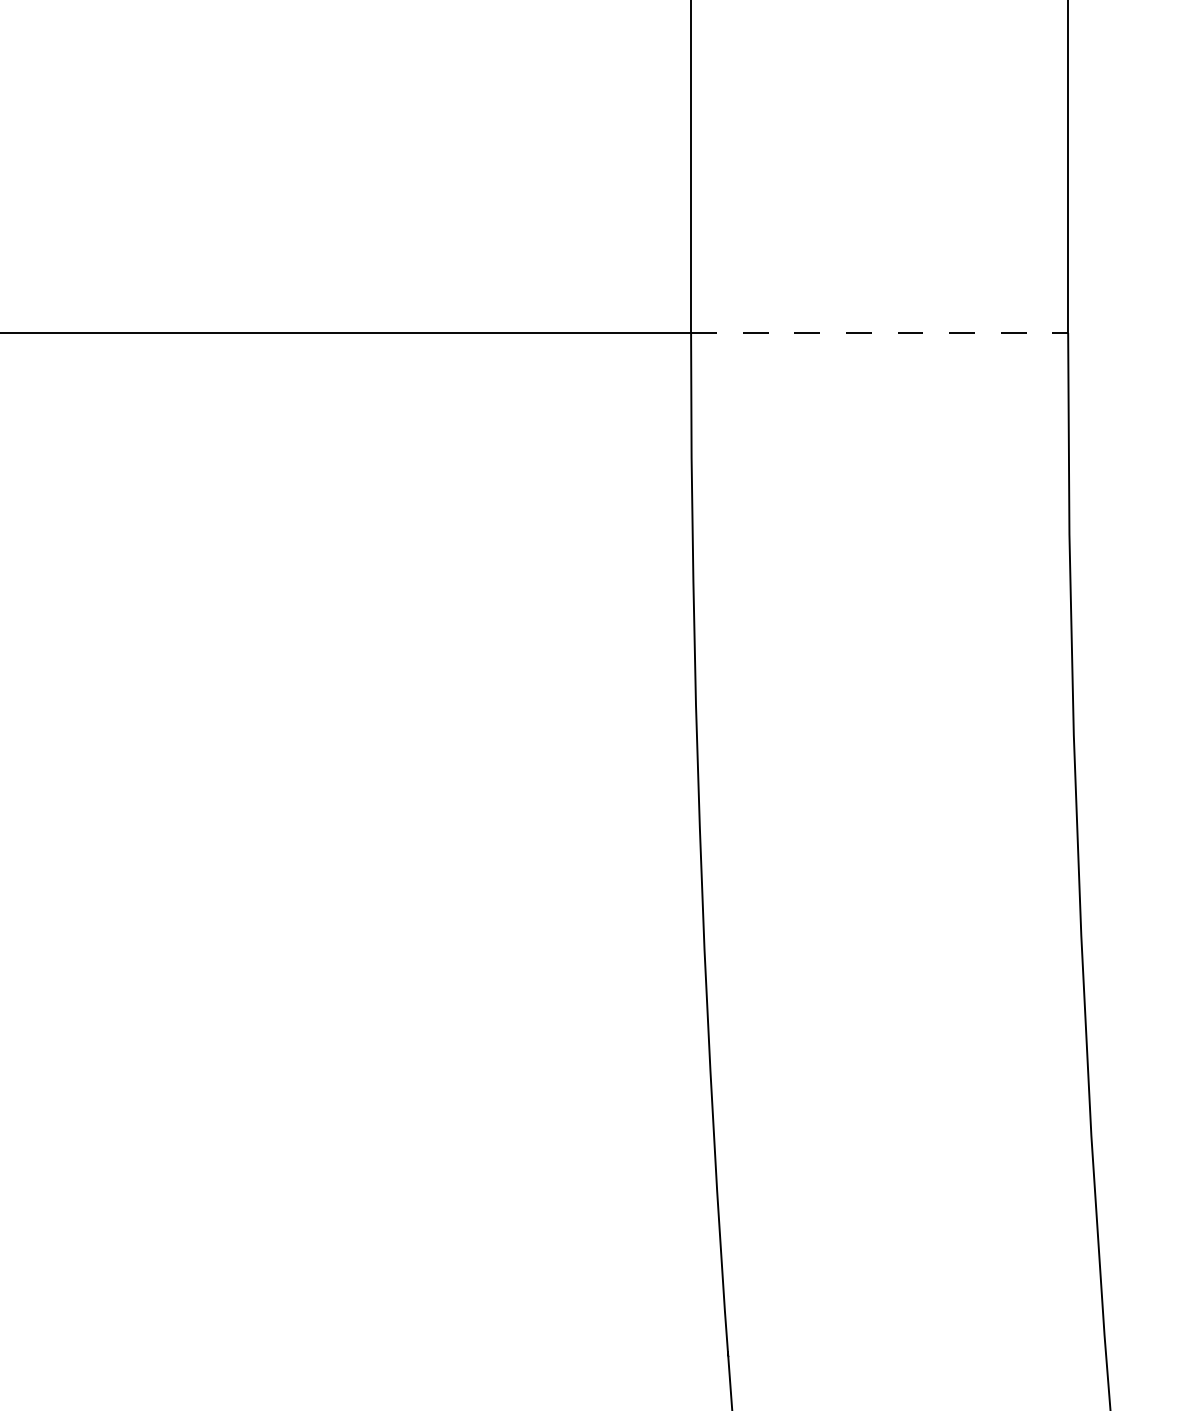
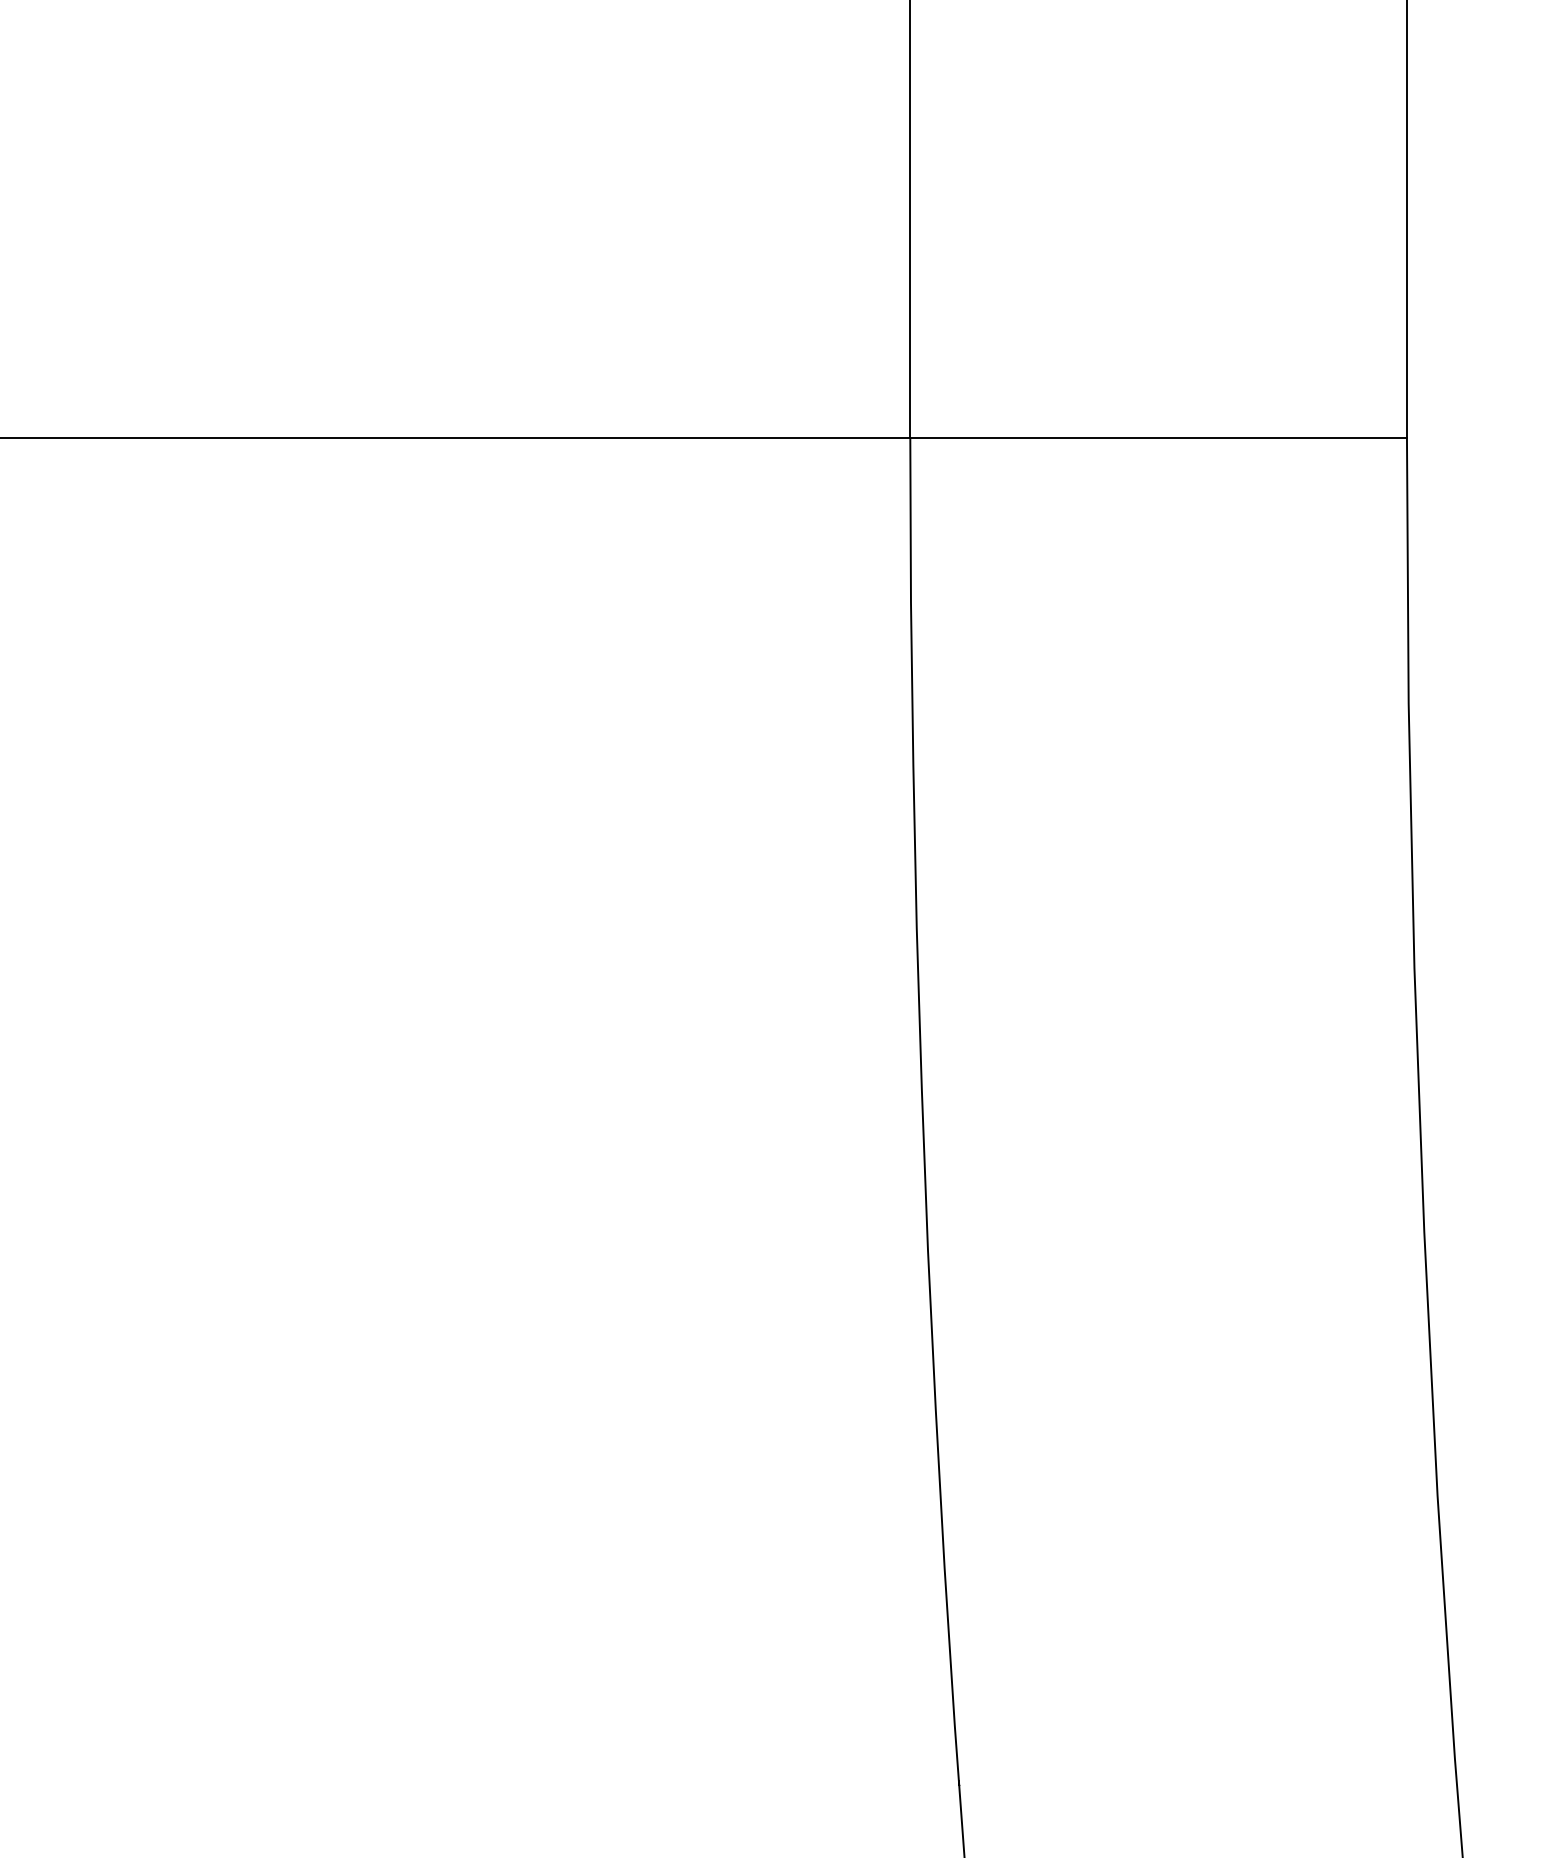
line: (880, 333) -> (1159, 438), dashed -> solid

